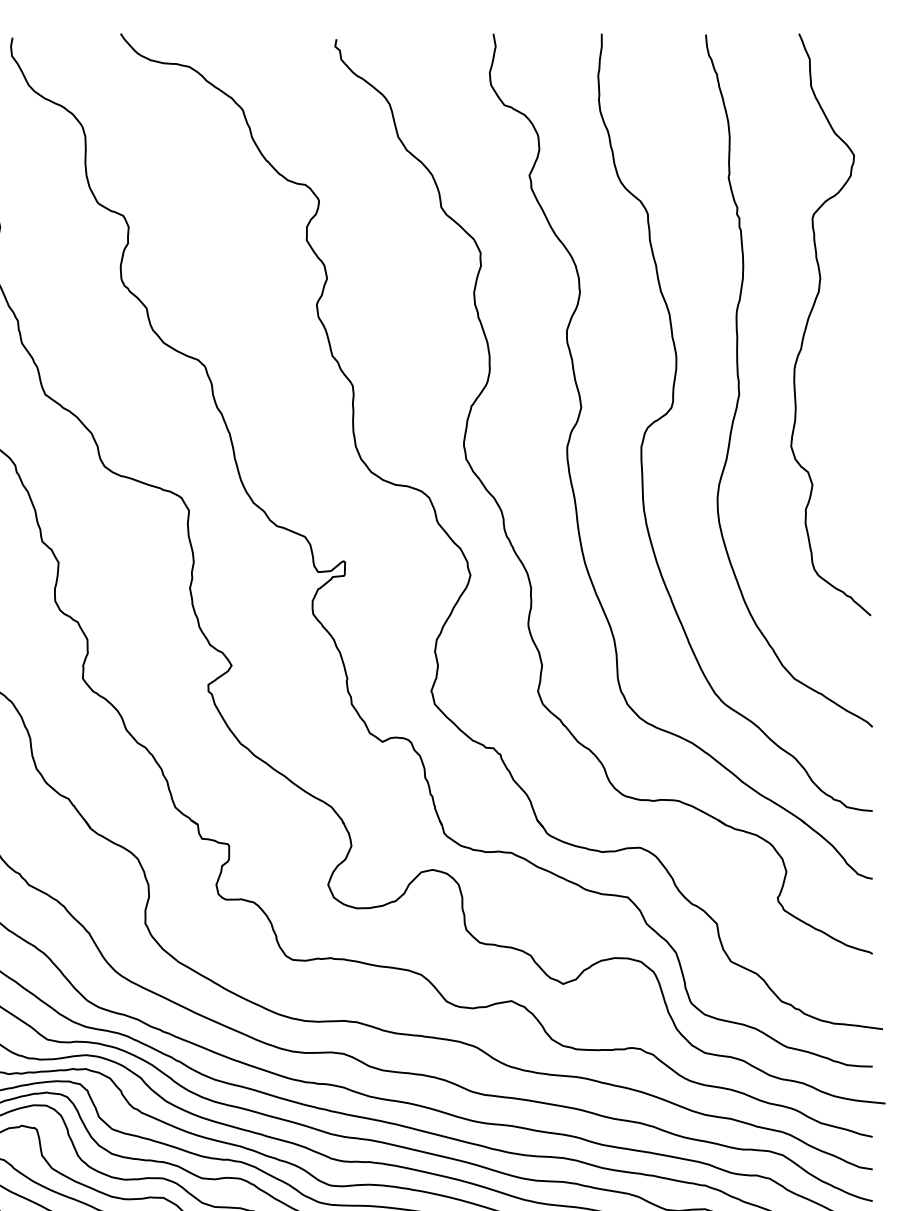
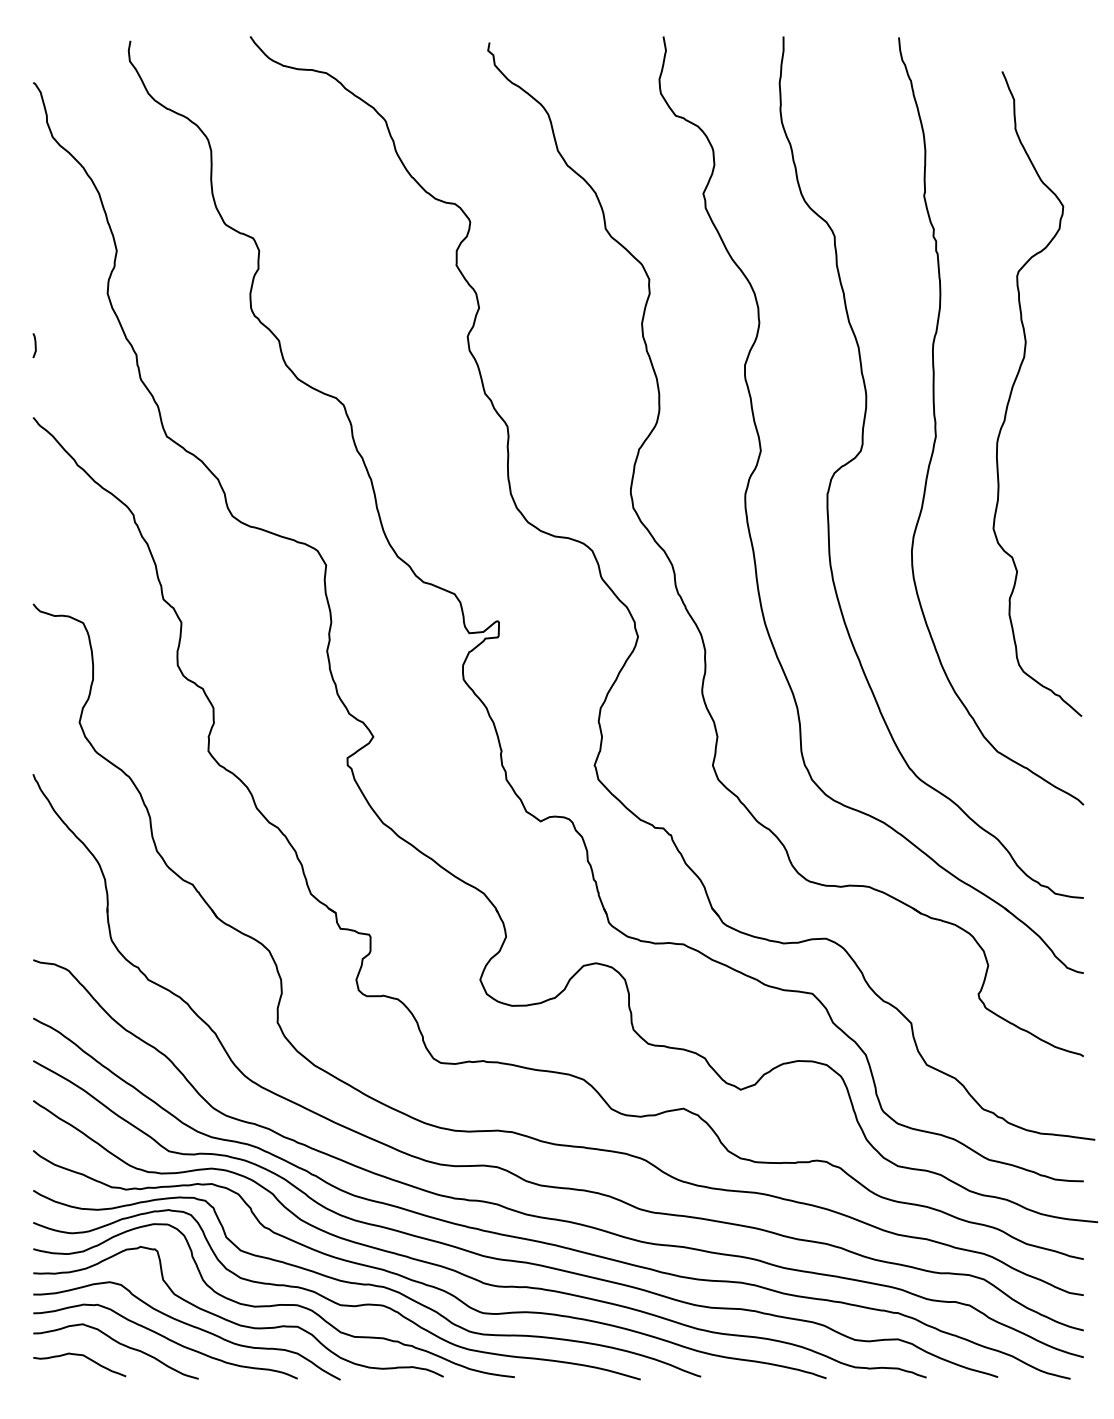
curve: (810, 317) -> (1014, 385), moved

